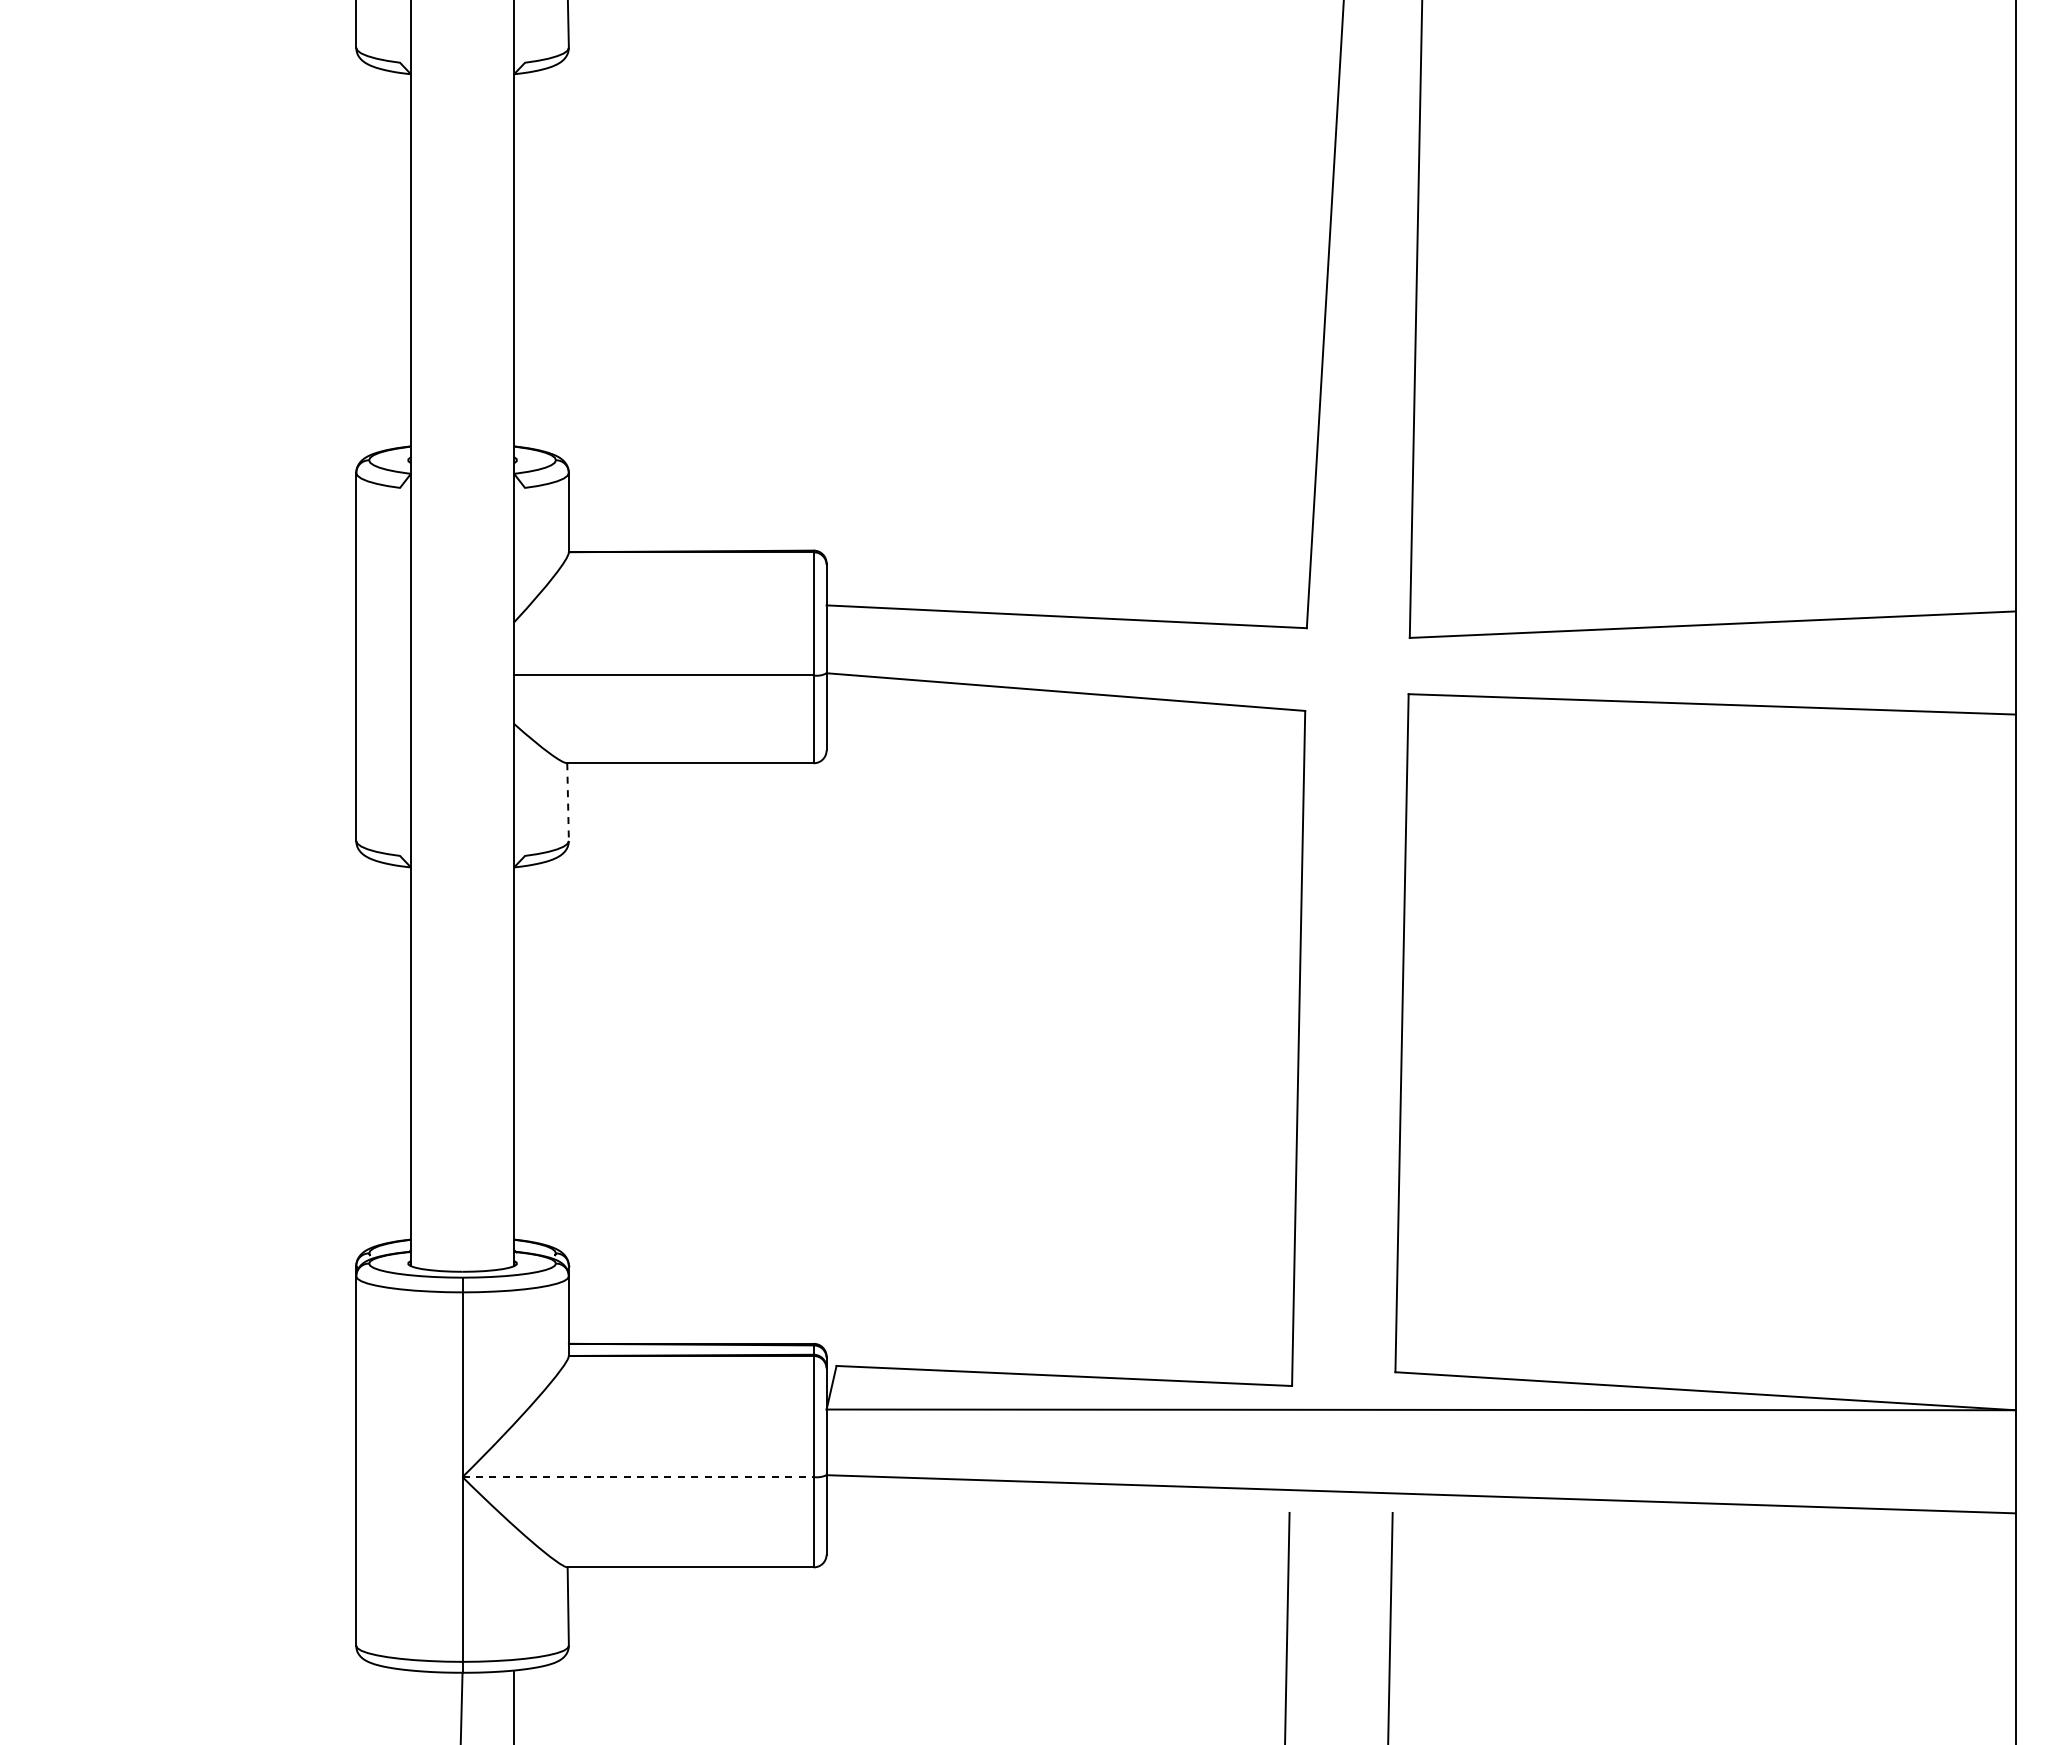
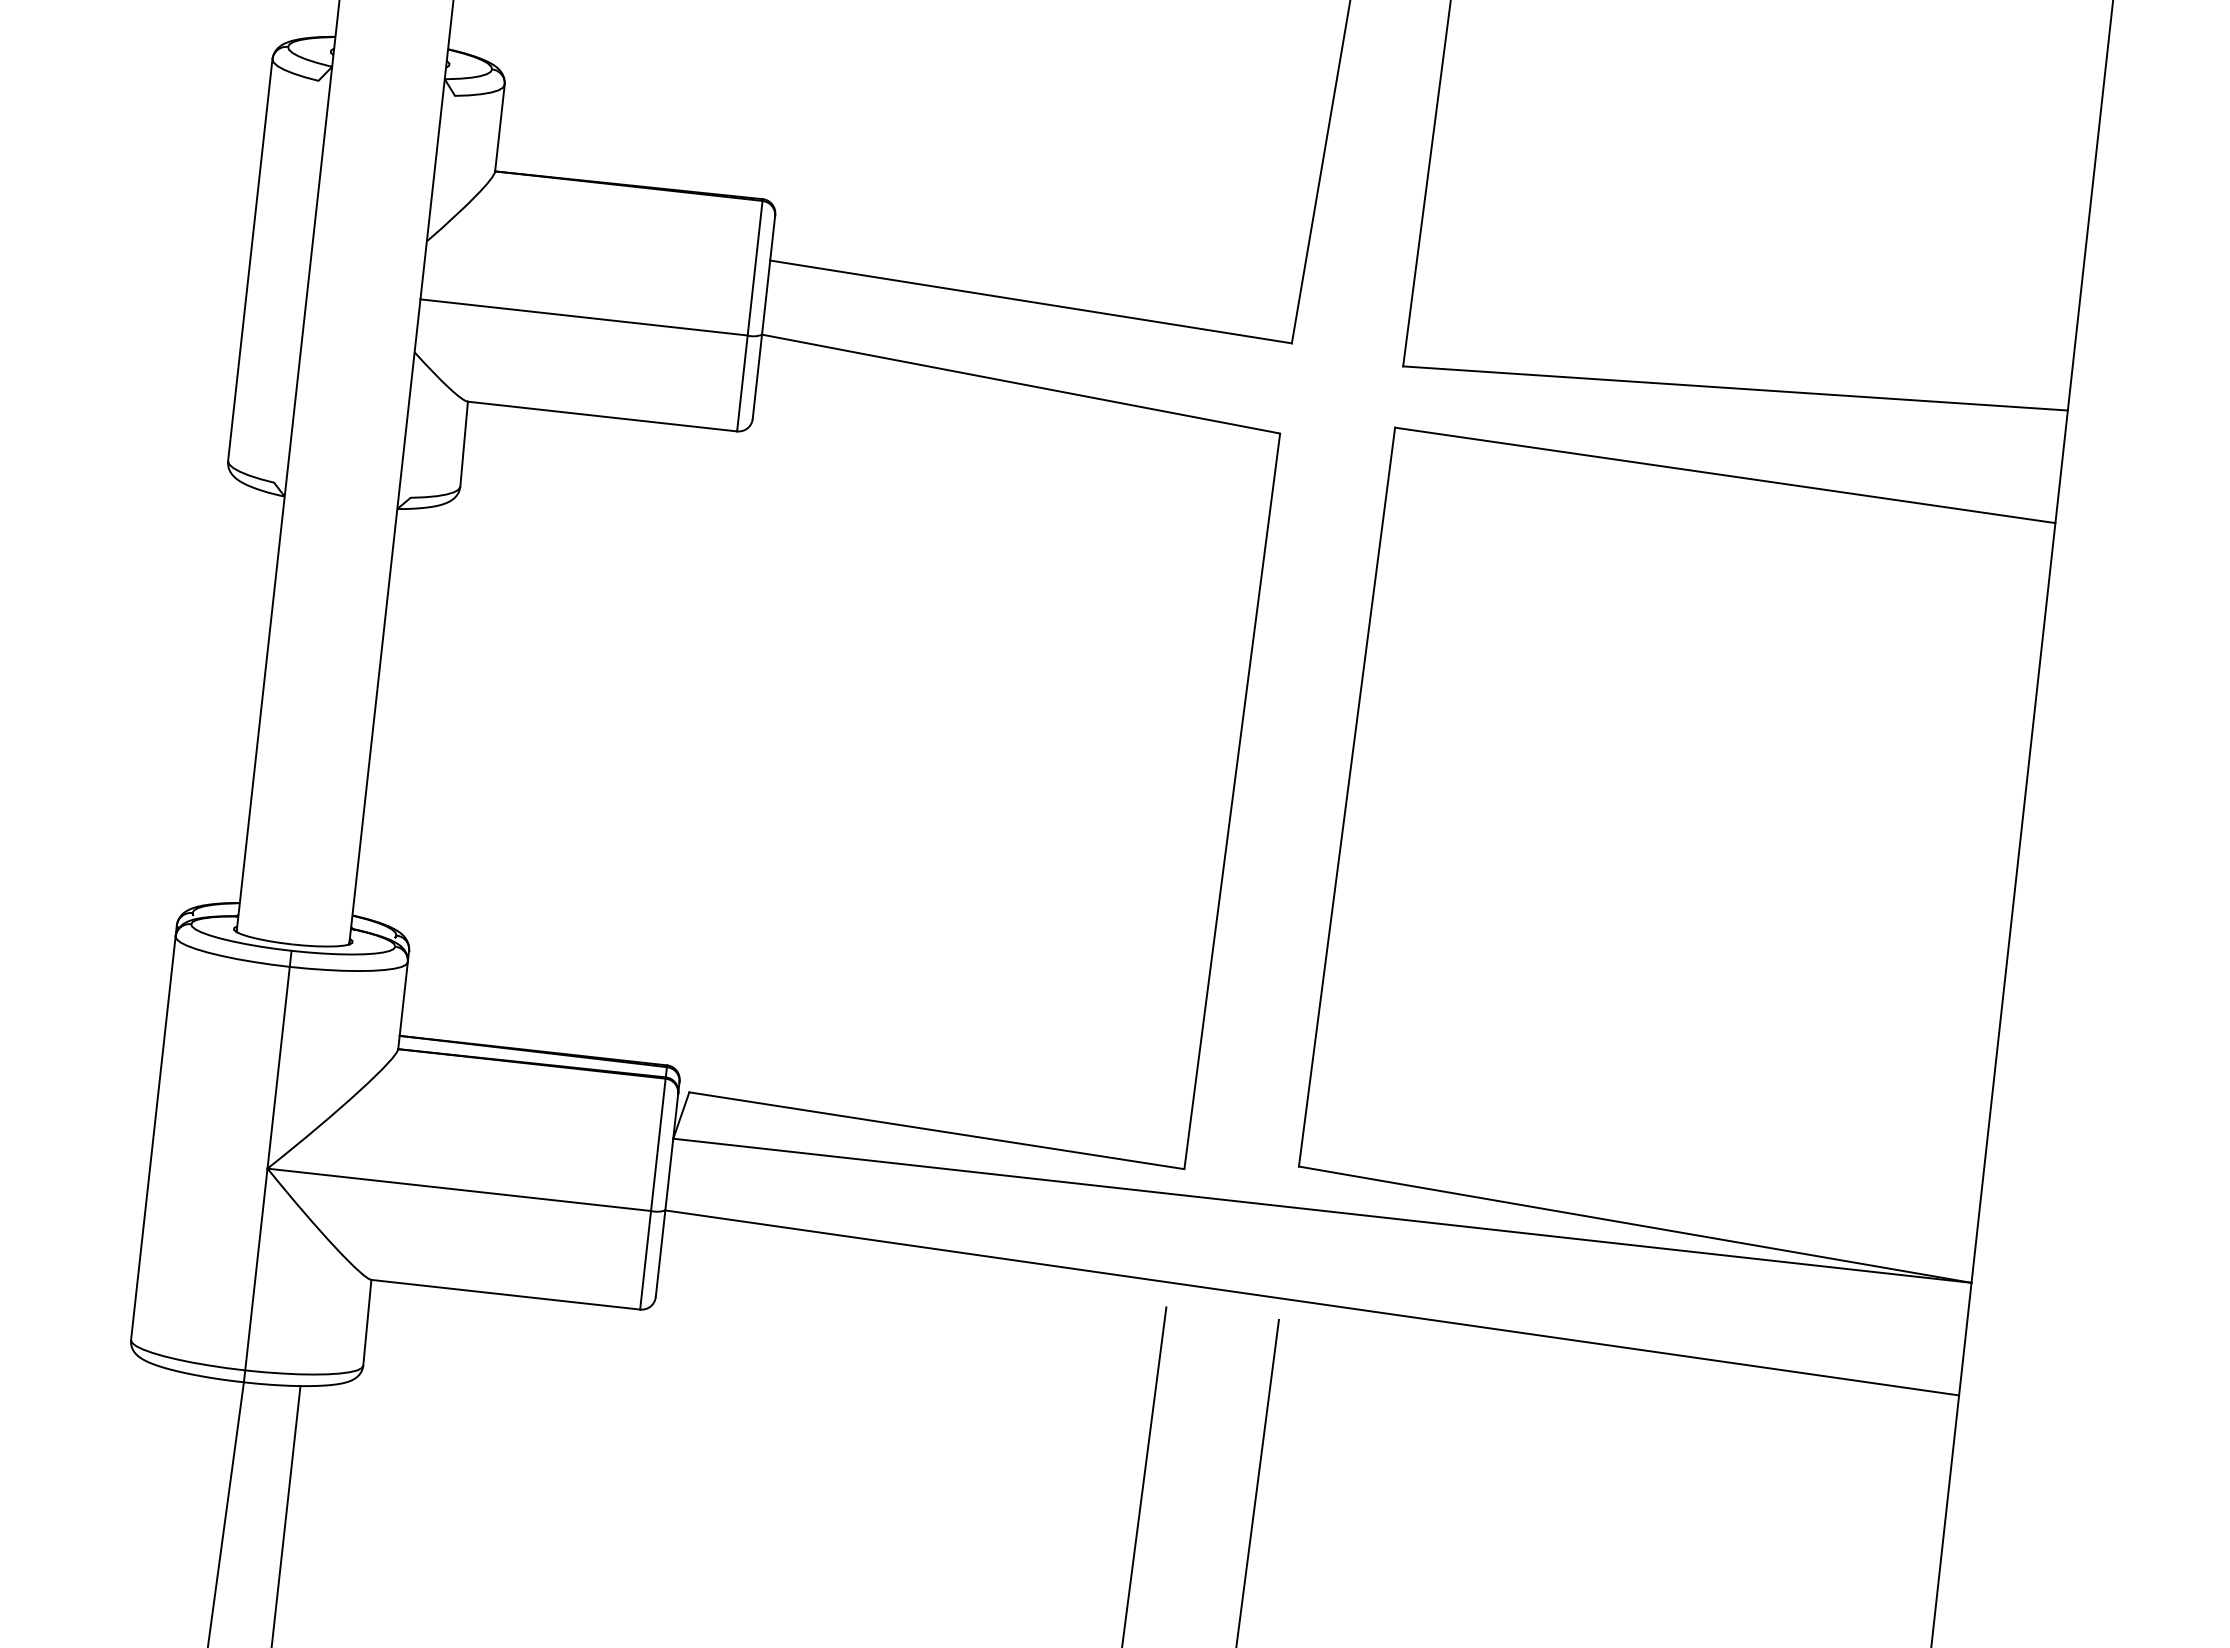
line: (568, 802) -> (464, 444), dashed -> solid
line: (638, 1477) -> (459, 1190), dashed -> solid

